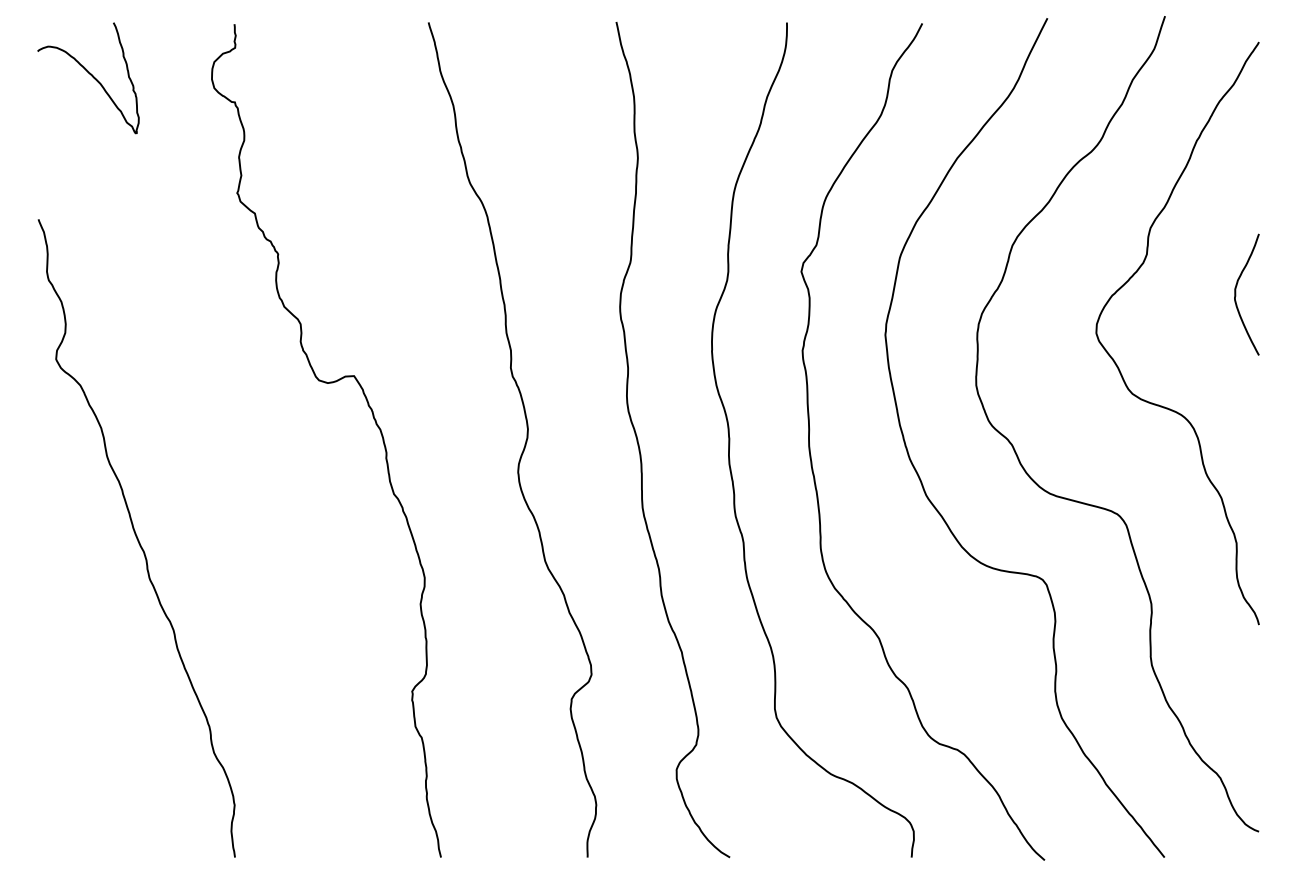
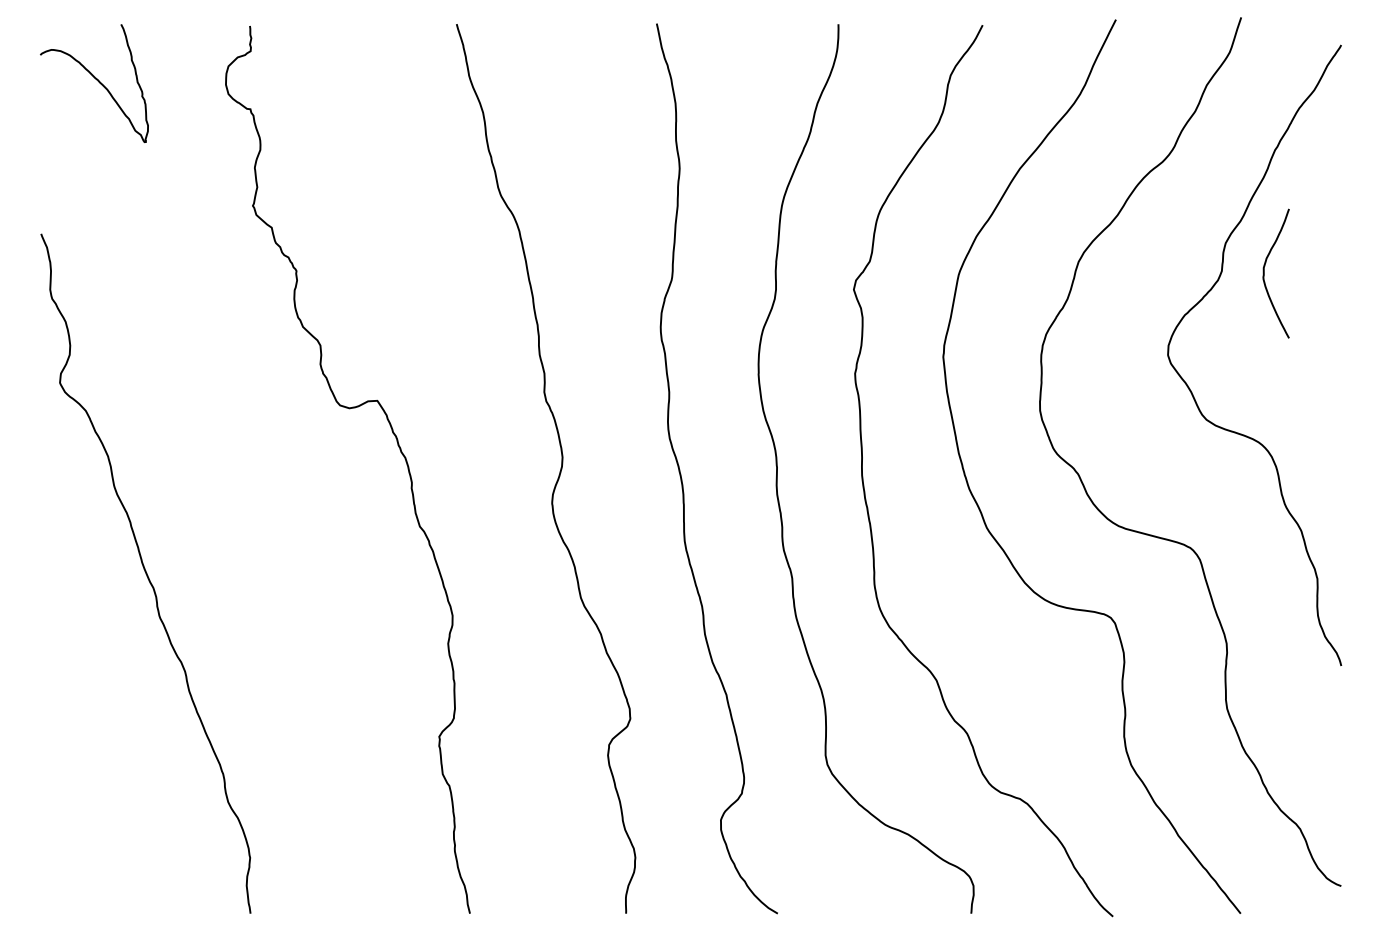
curve: (1236, 294) -> (1265, 273), moved

